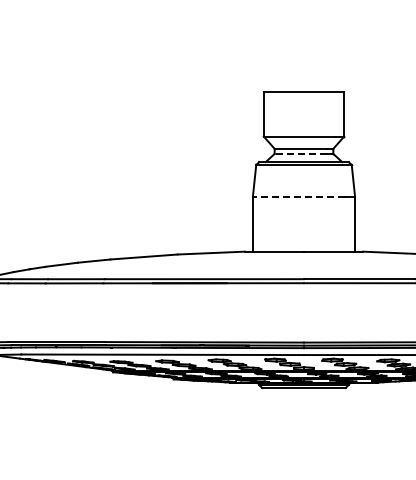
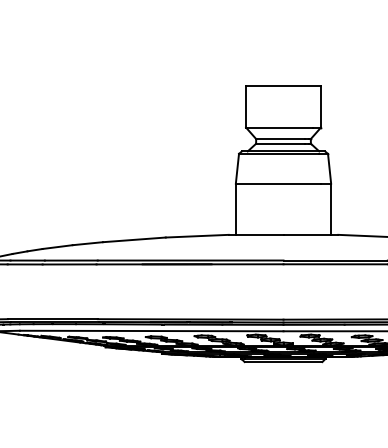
line: (300, 153) -> (280, 143), dashed -> solid
line: (298, 196) -> (278, 183), dashed -> solid

